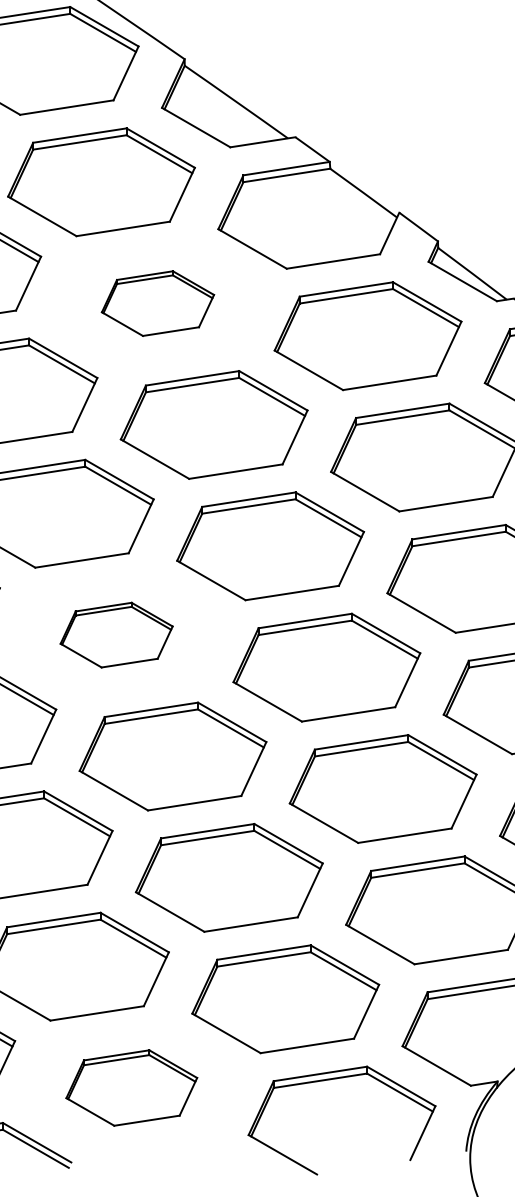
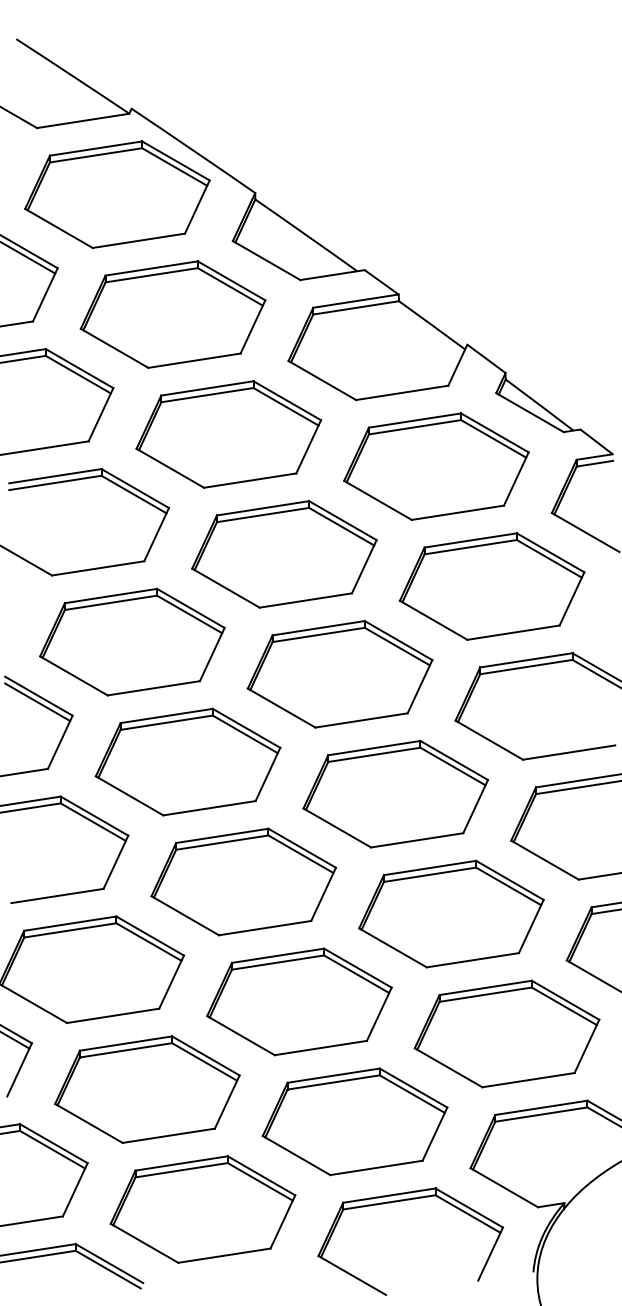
part: (157, 303) -> (228, 434), size x1.67
part: (116, 634) -> (187, 761), size x1.67
part: (131, 1087) -> (202, 1209), size x1.43

